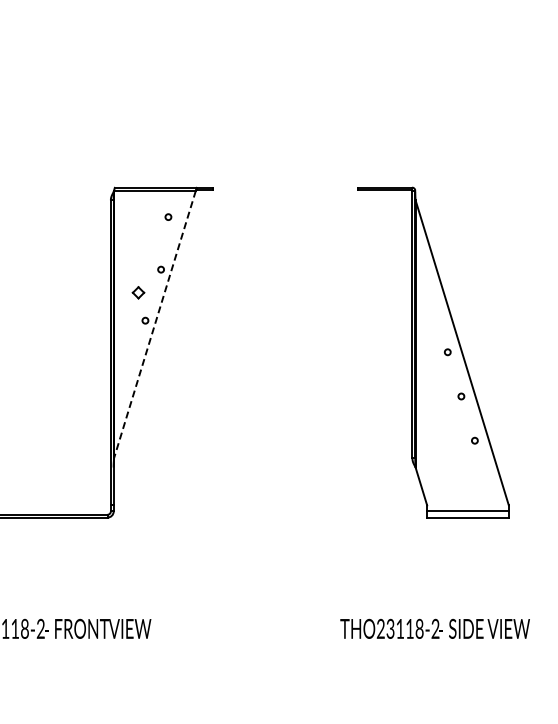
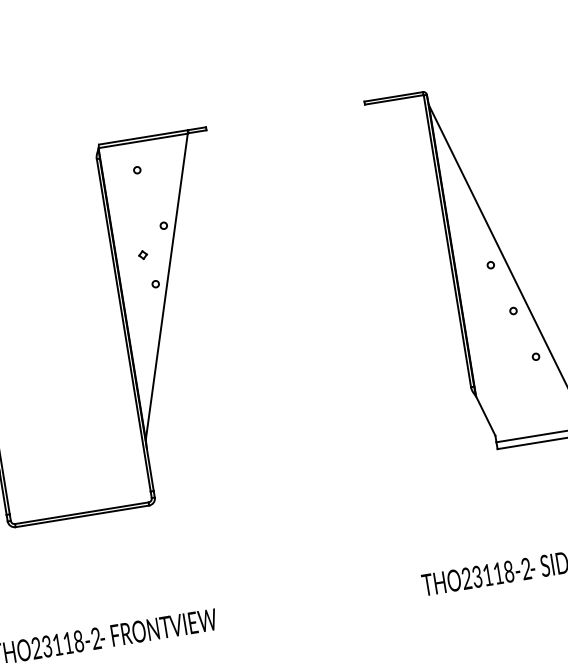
circle: (168, 216) -> (137, 169), moved
part: (137, 292) -> (142, 254), size x0.62
line: (154, 324) -> (166, 286), dashed -> solid

